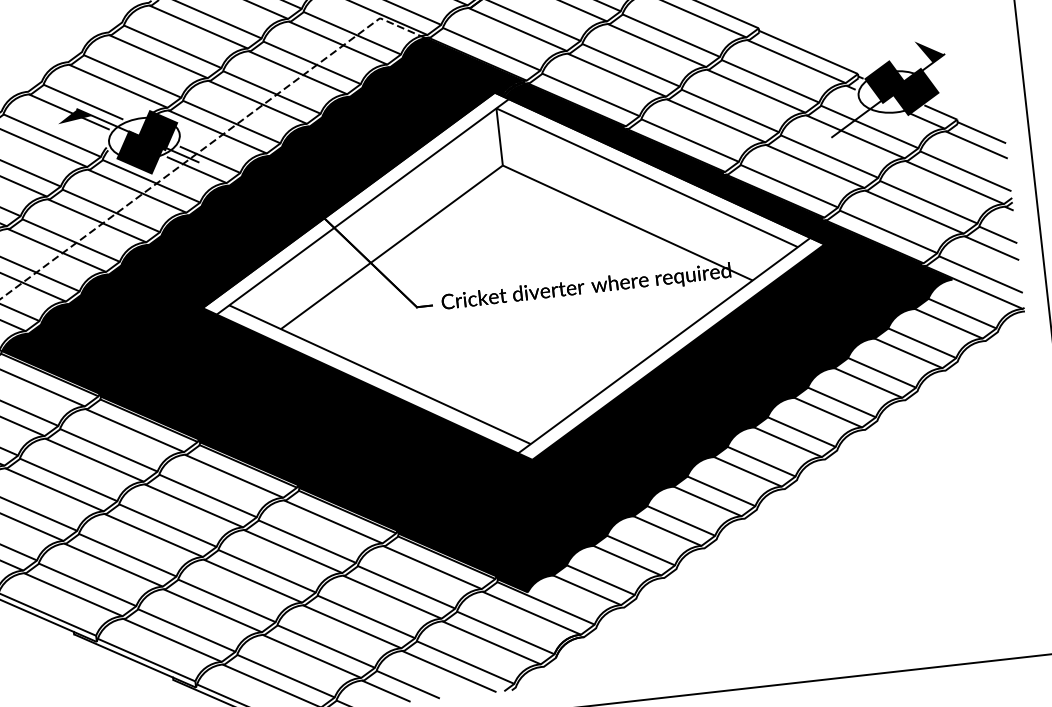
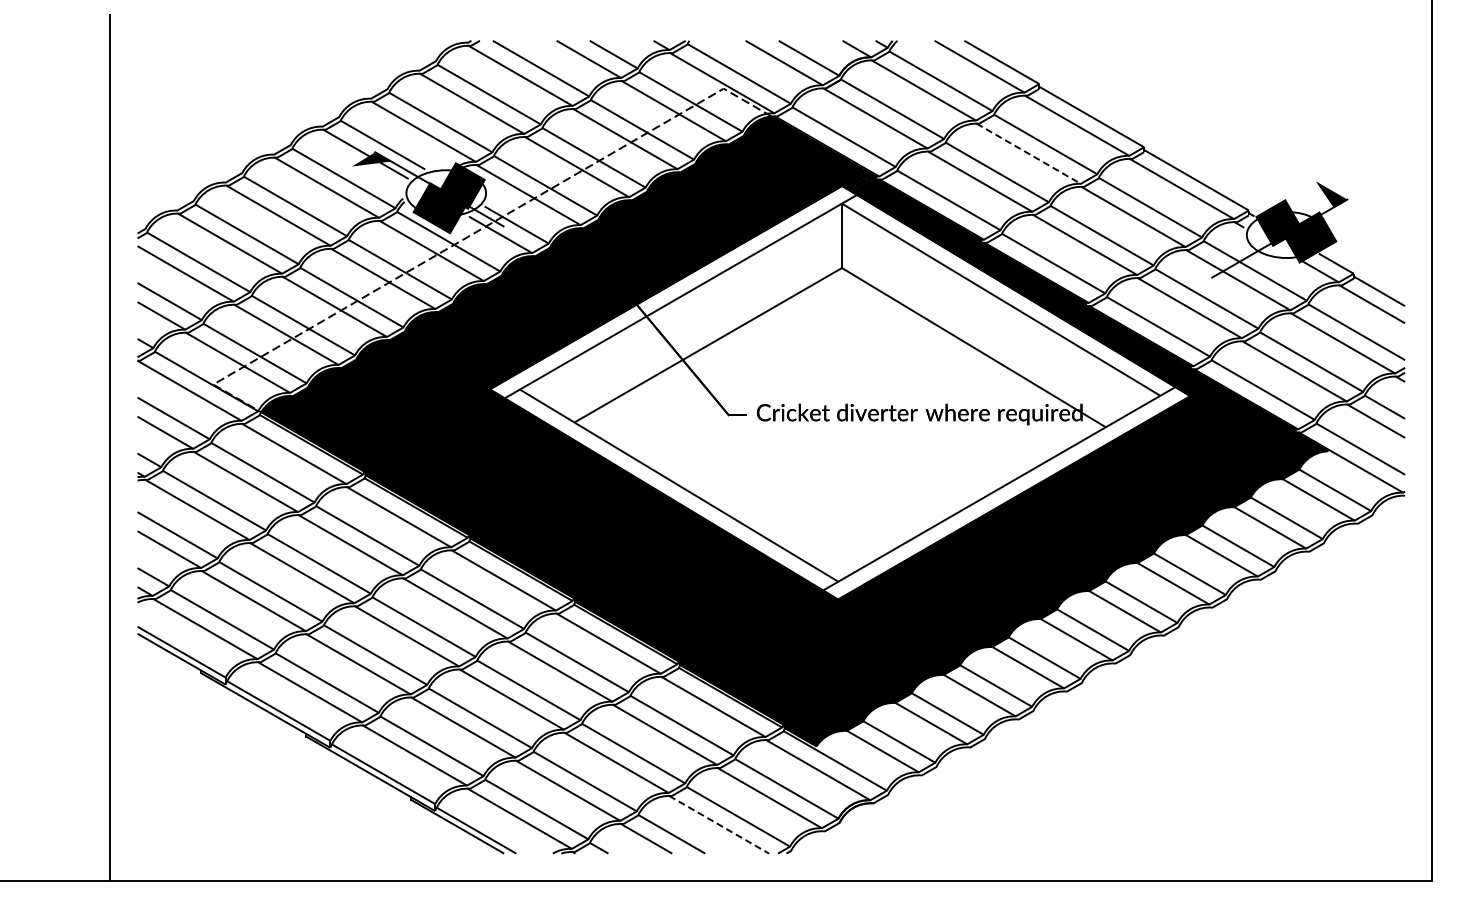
line: (657, 45) -> (1029, 153), solid -> dashed
line: (449, 671) -> (719, 824), solid -> dashed

